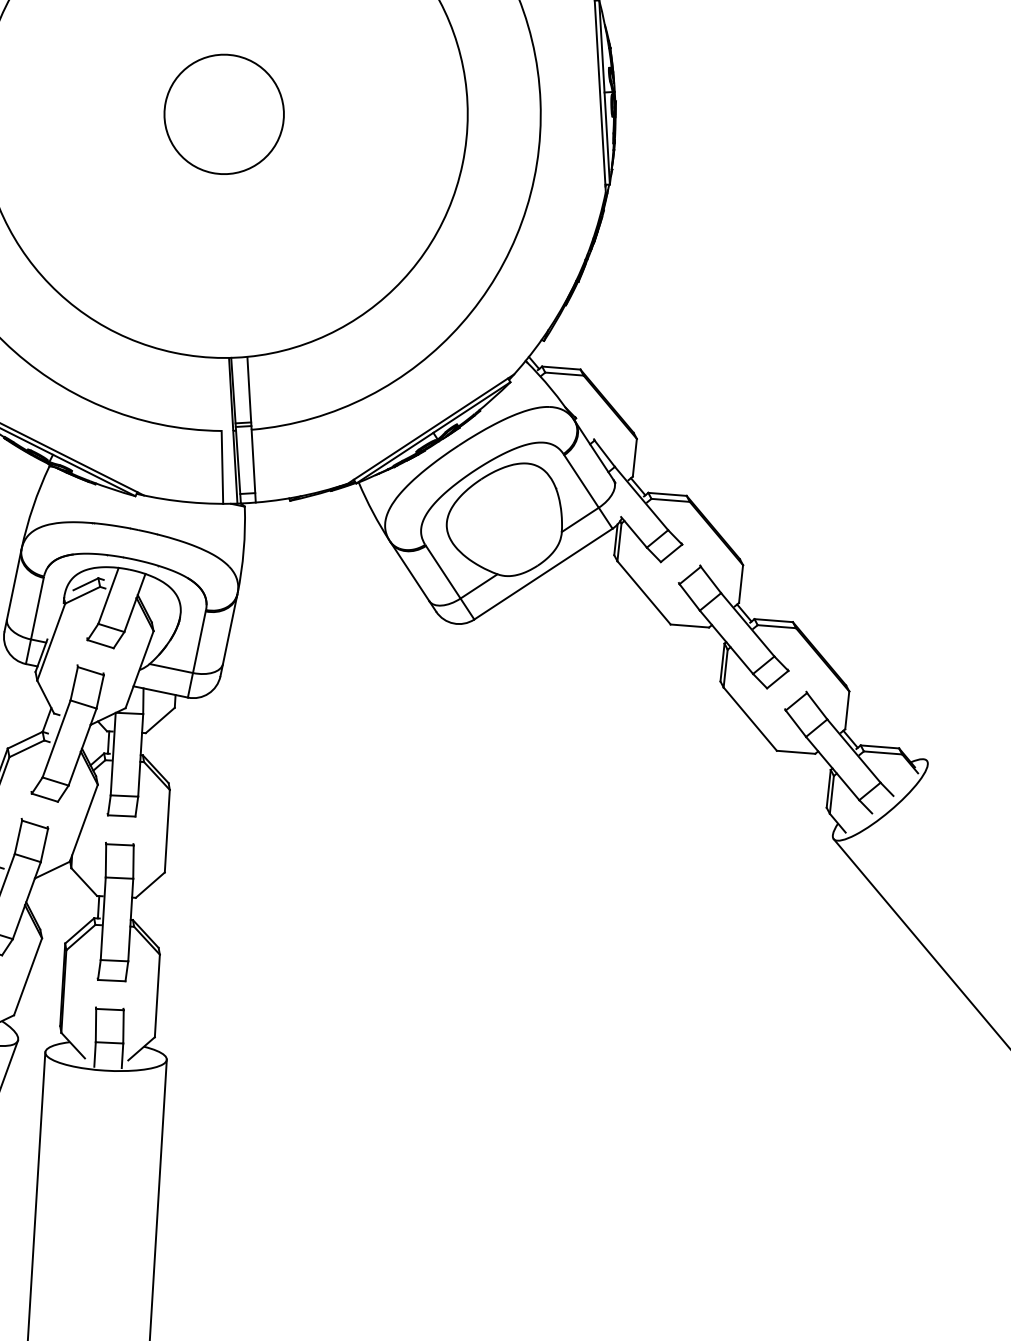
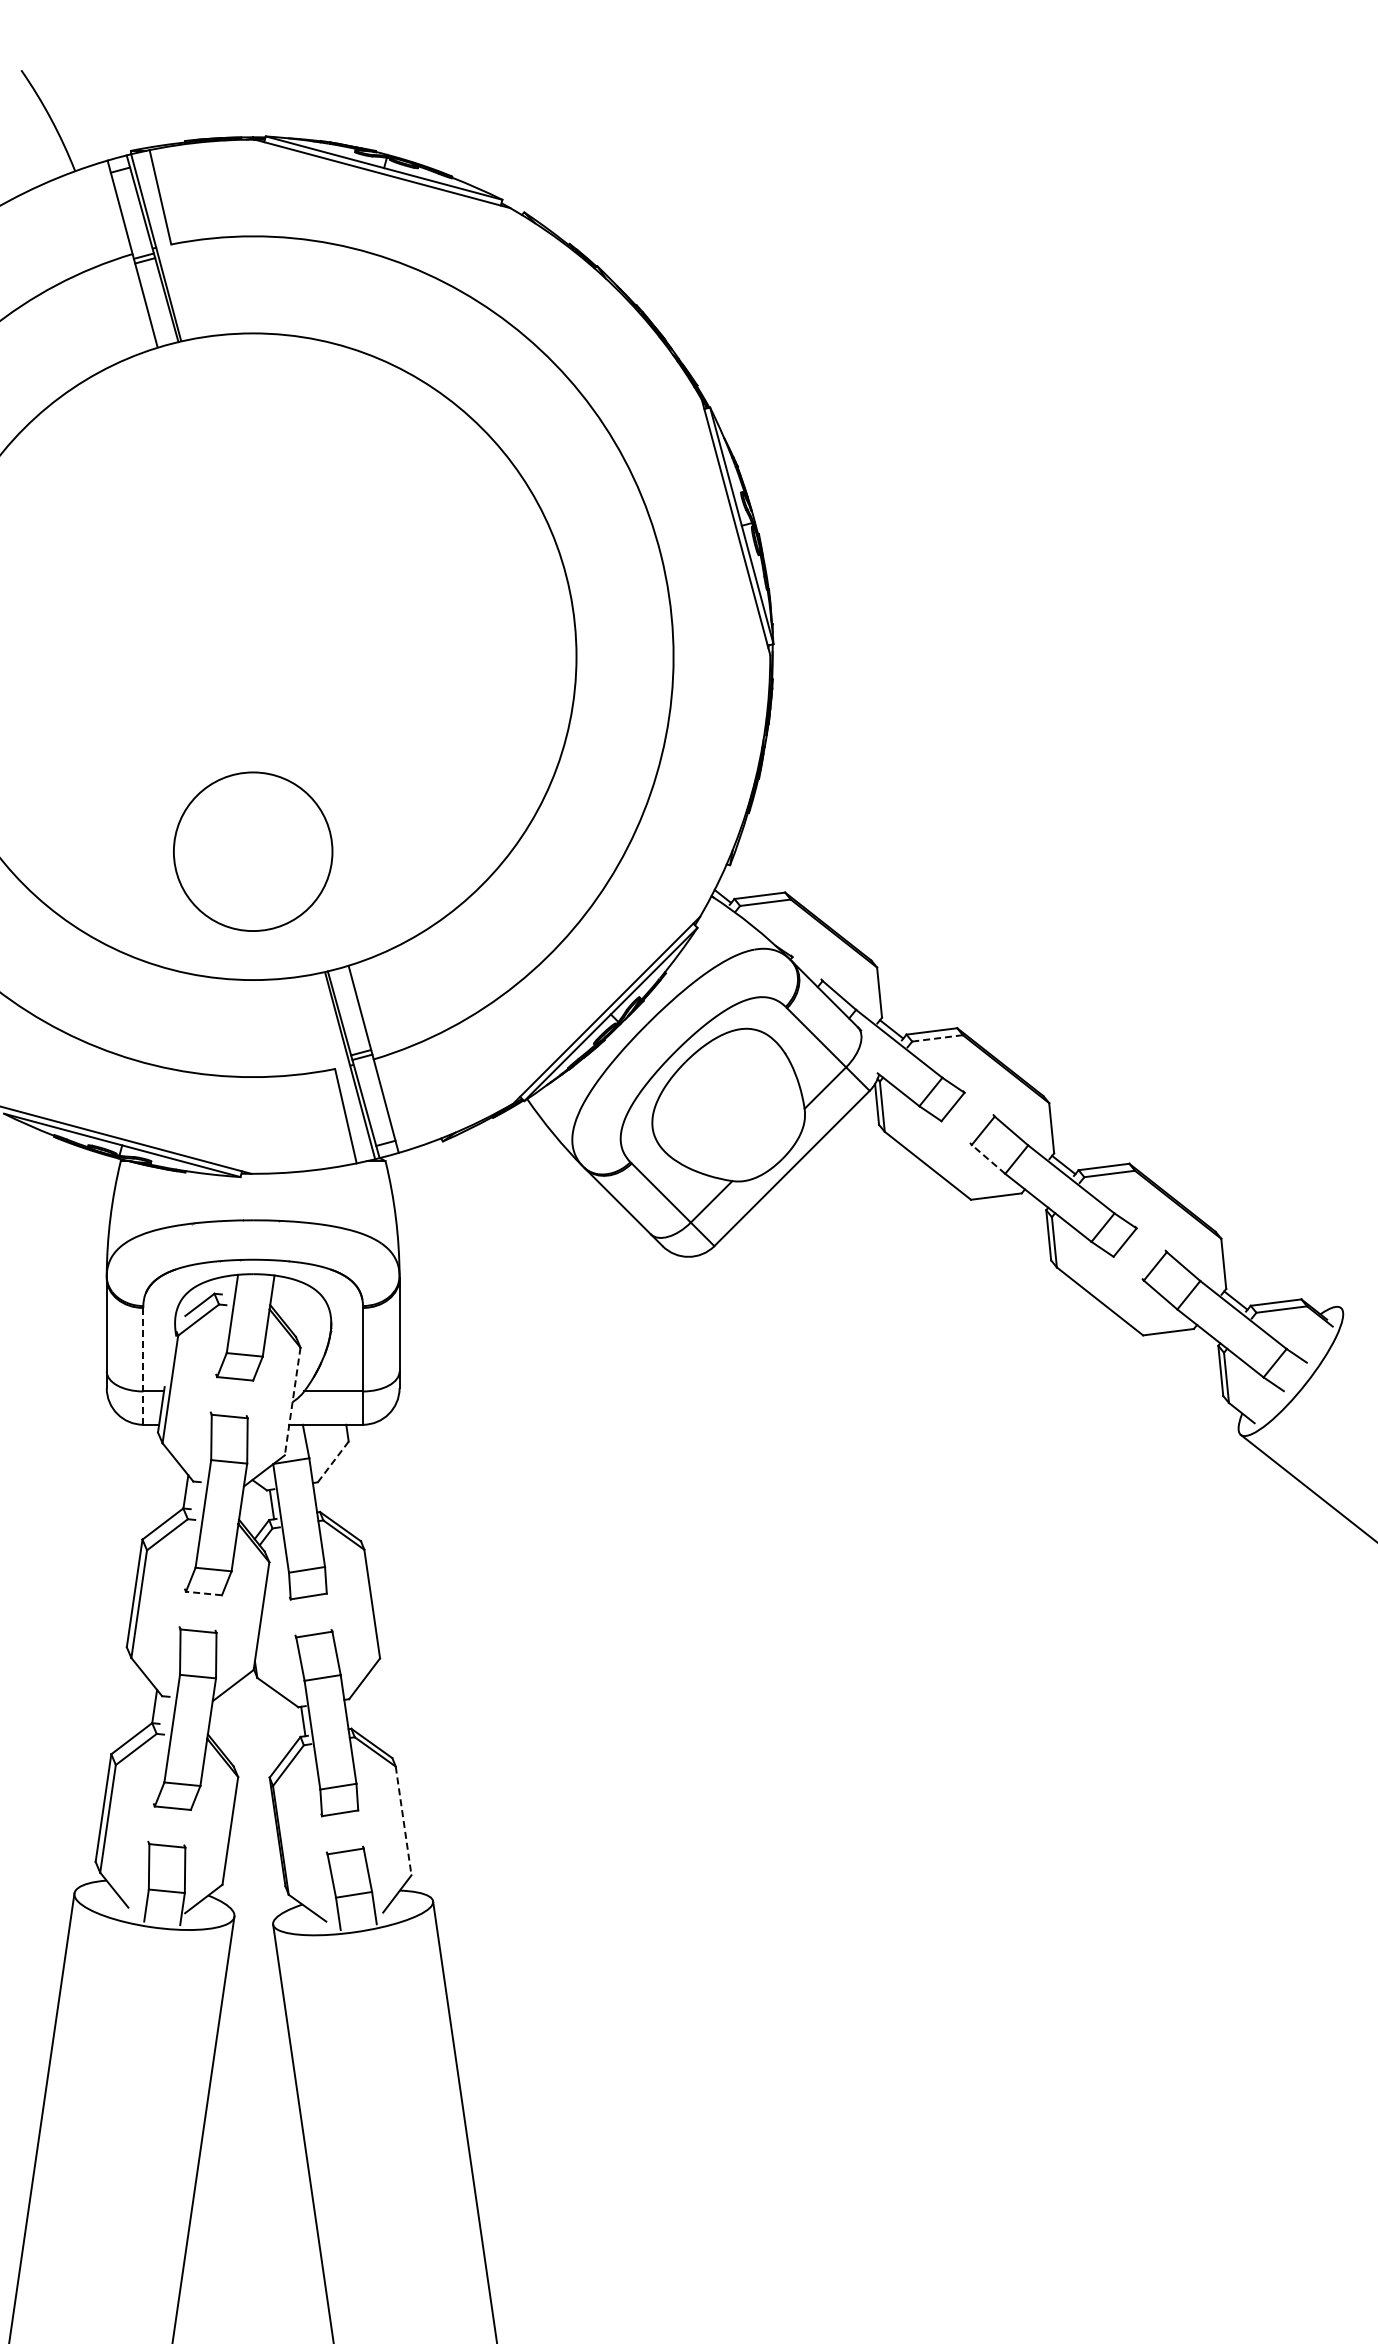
circle: (224, 114) -> (253, 851), moved
line: (670, 500) -> (937, 1038), solid -> dashed
line: (689, 597) -> (988, 1159), solid -> dashed
line: (35, 620) -> (143, 1365), solid -> dashed
line: (139, 669) -> (292, 1401), solid -> dashed
line: (160, 720) -> (333, 1461), solid -> dashed
line: (44, 797) -> (203, 1593), solid -> dashed
line: (157, 995) -> (403, 1820), solid -> dashed

